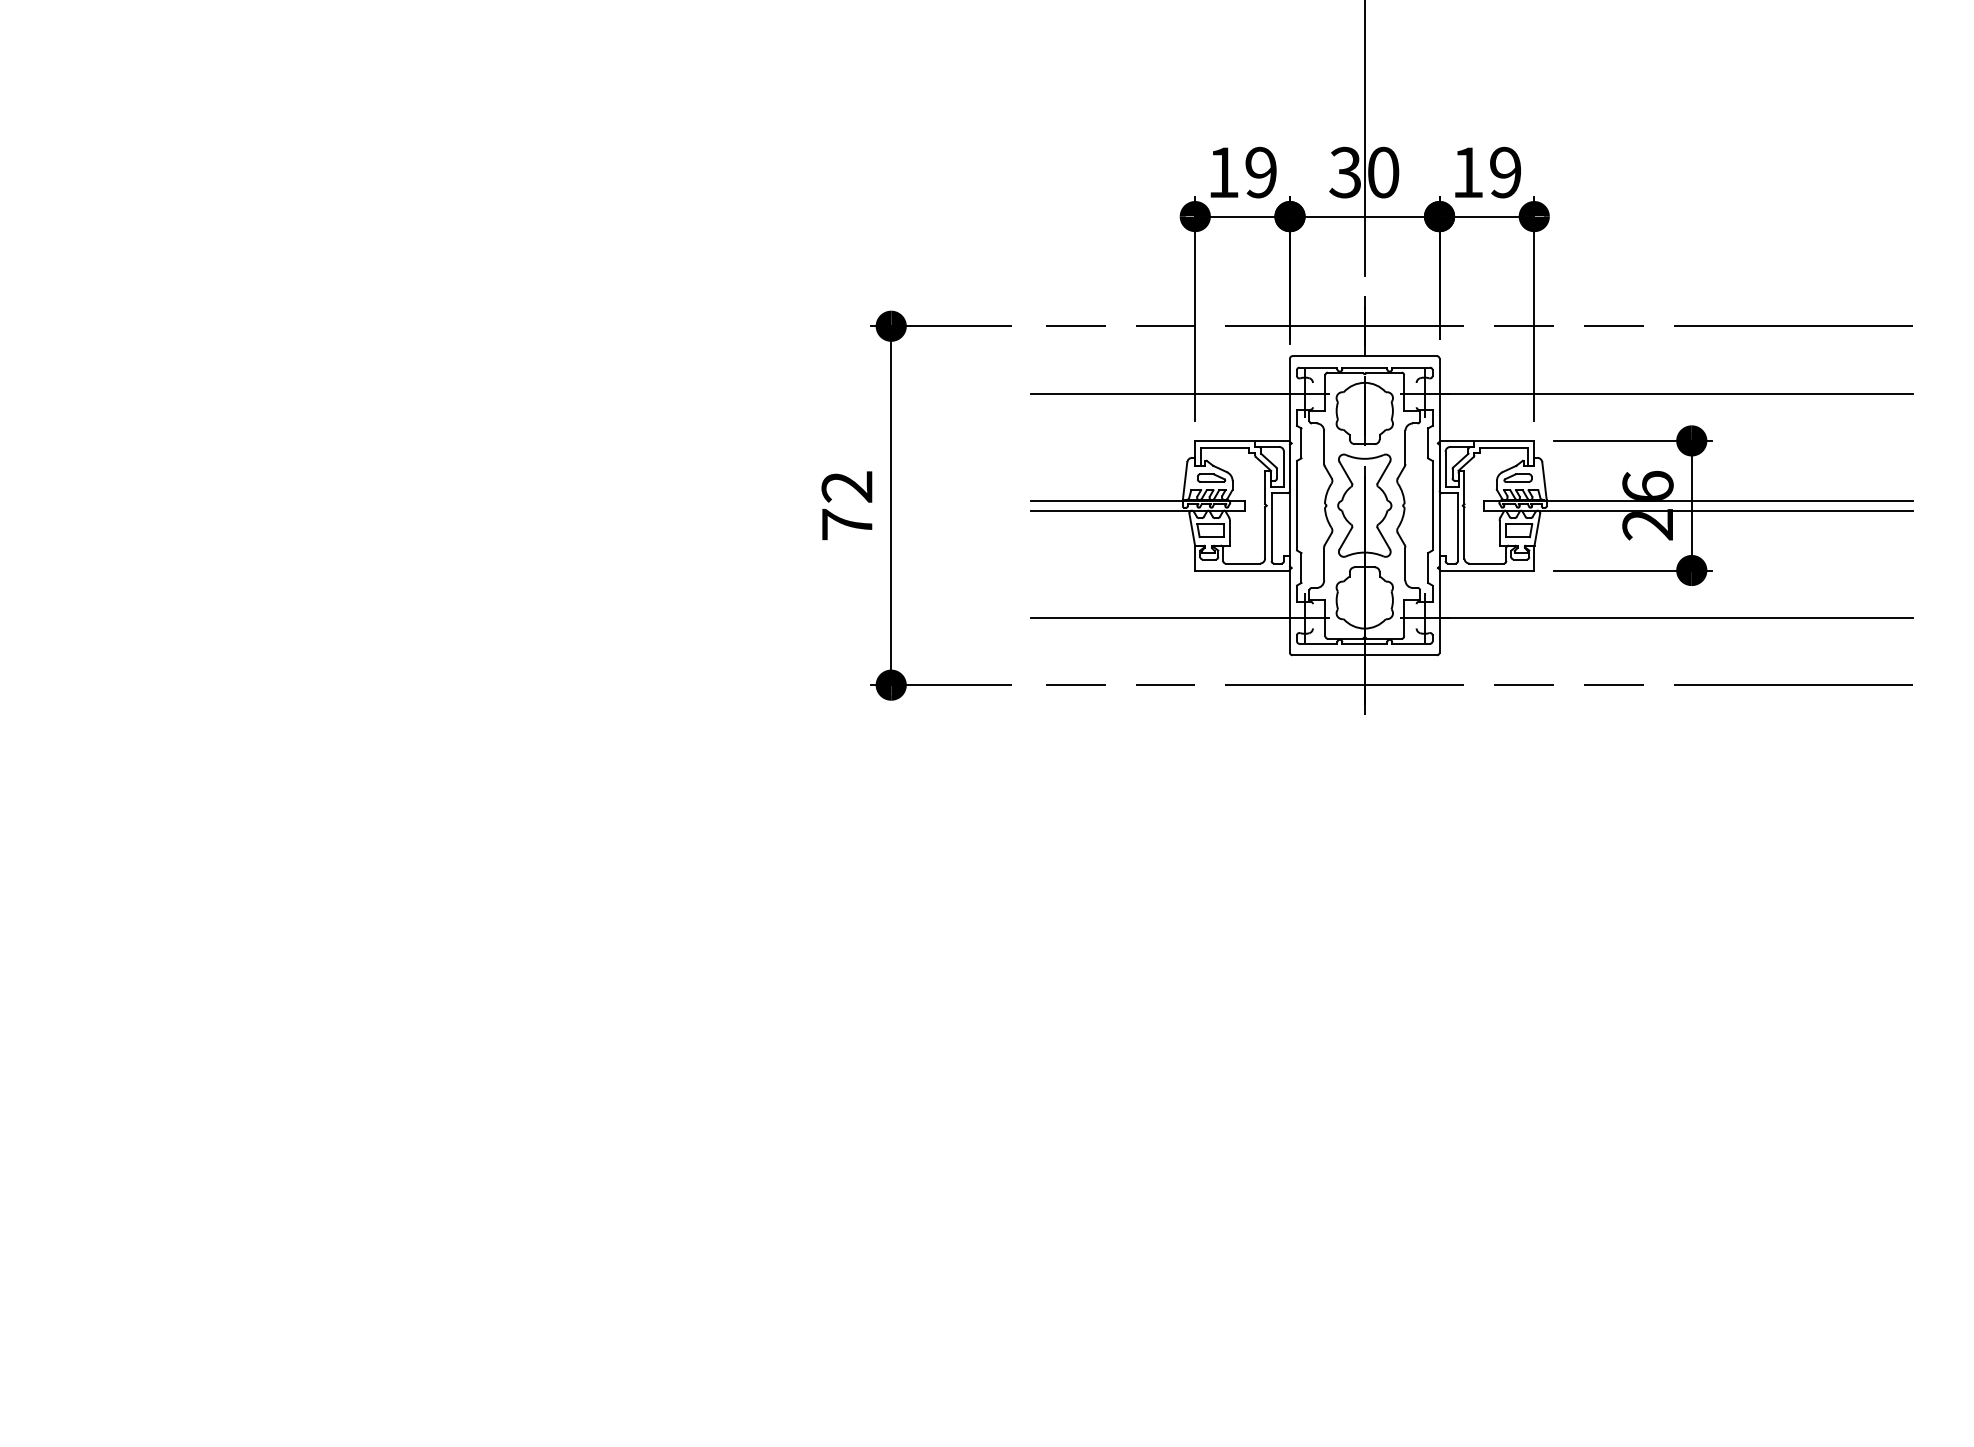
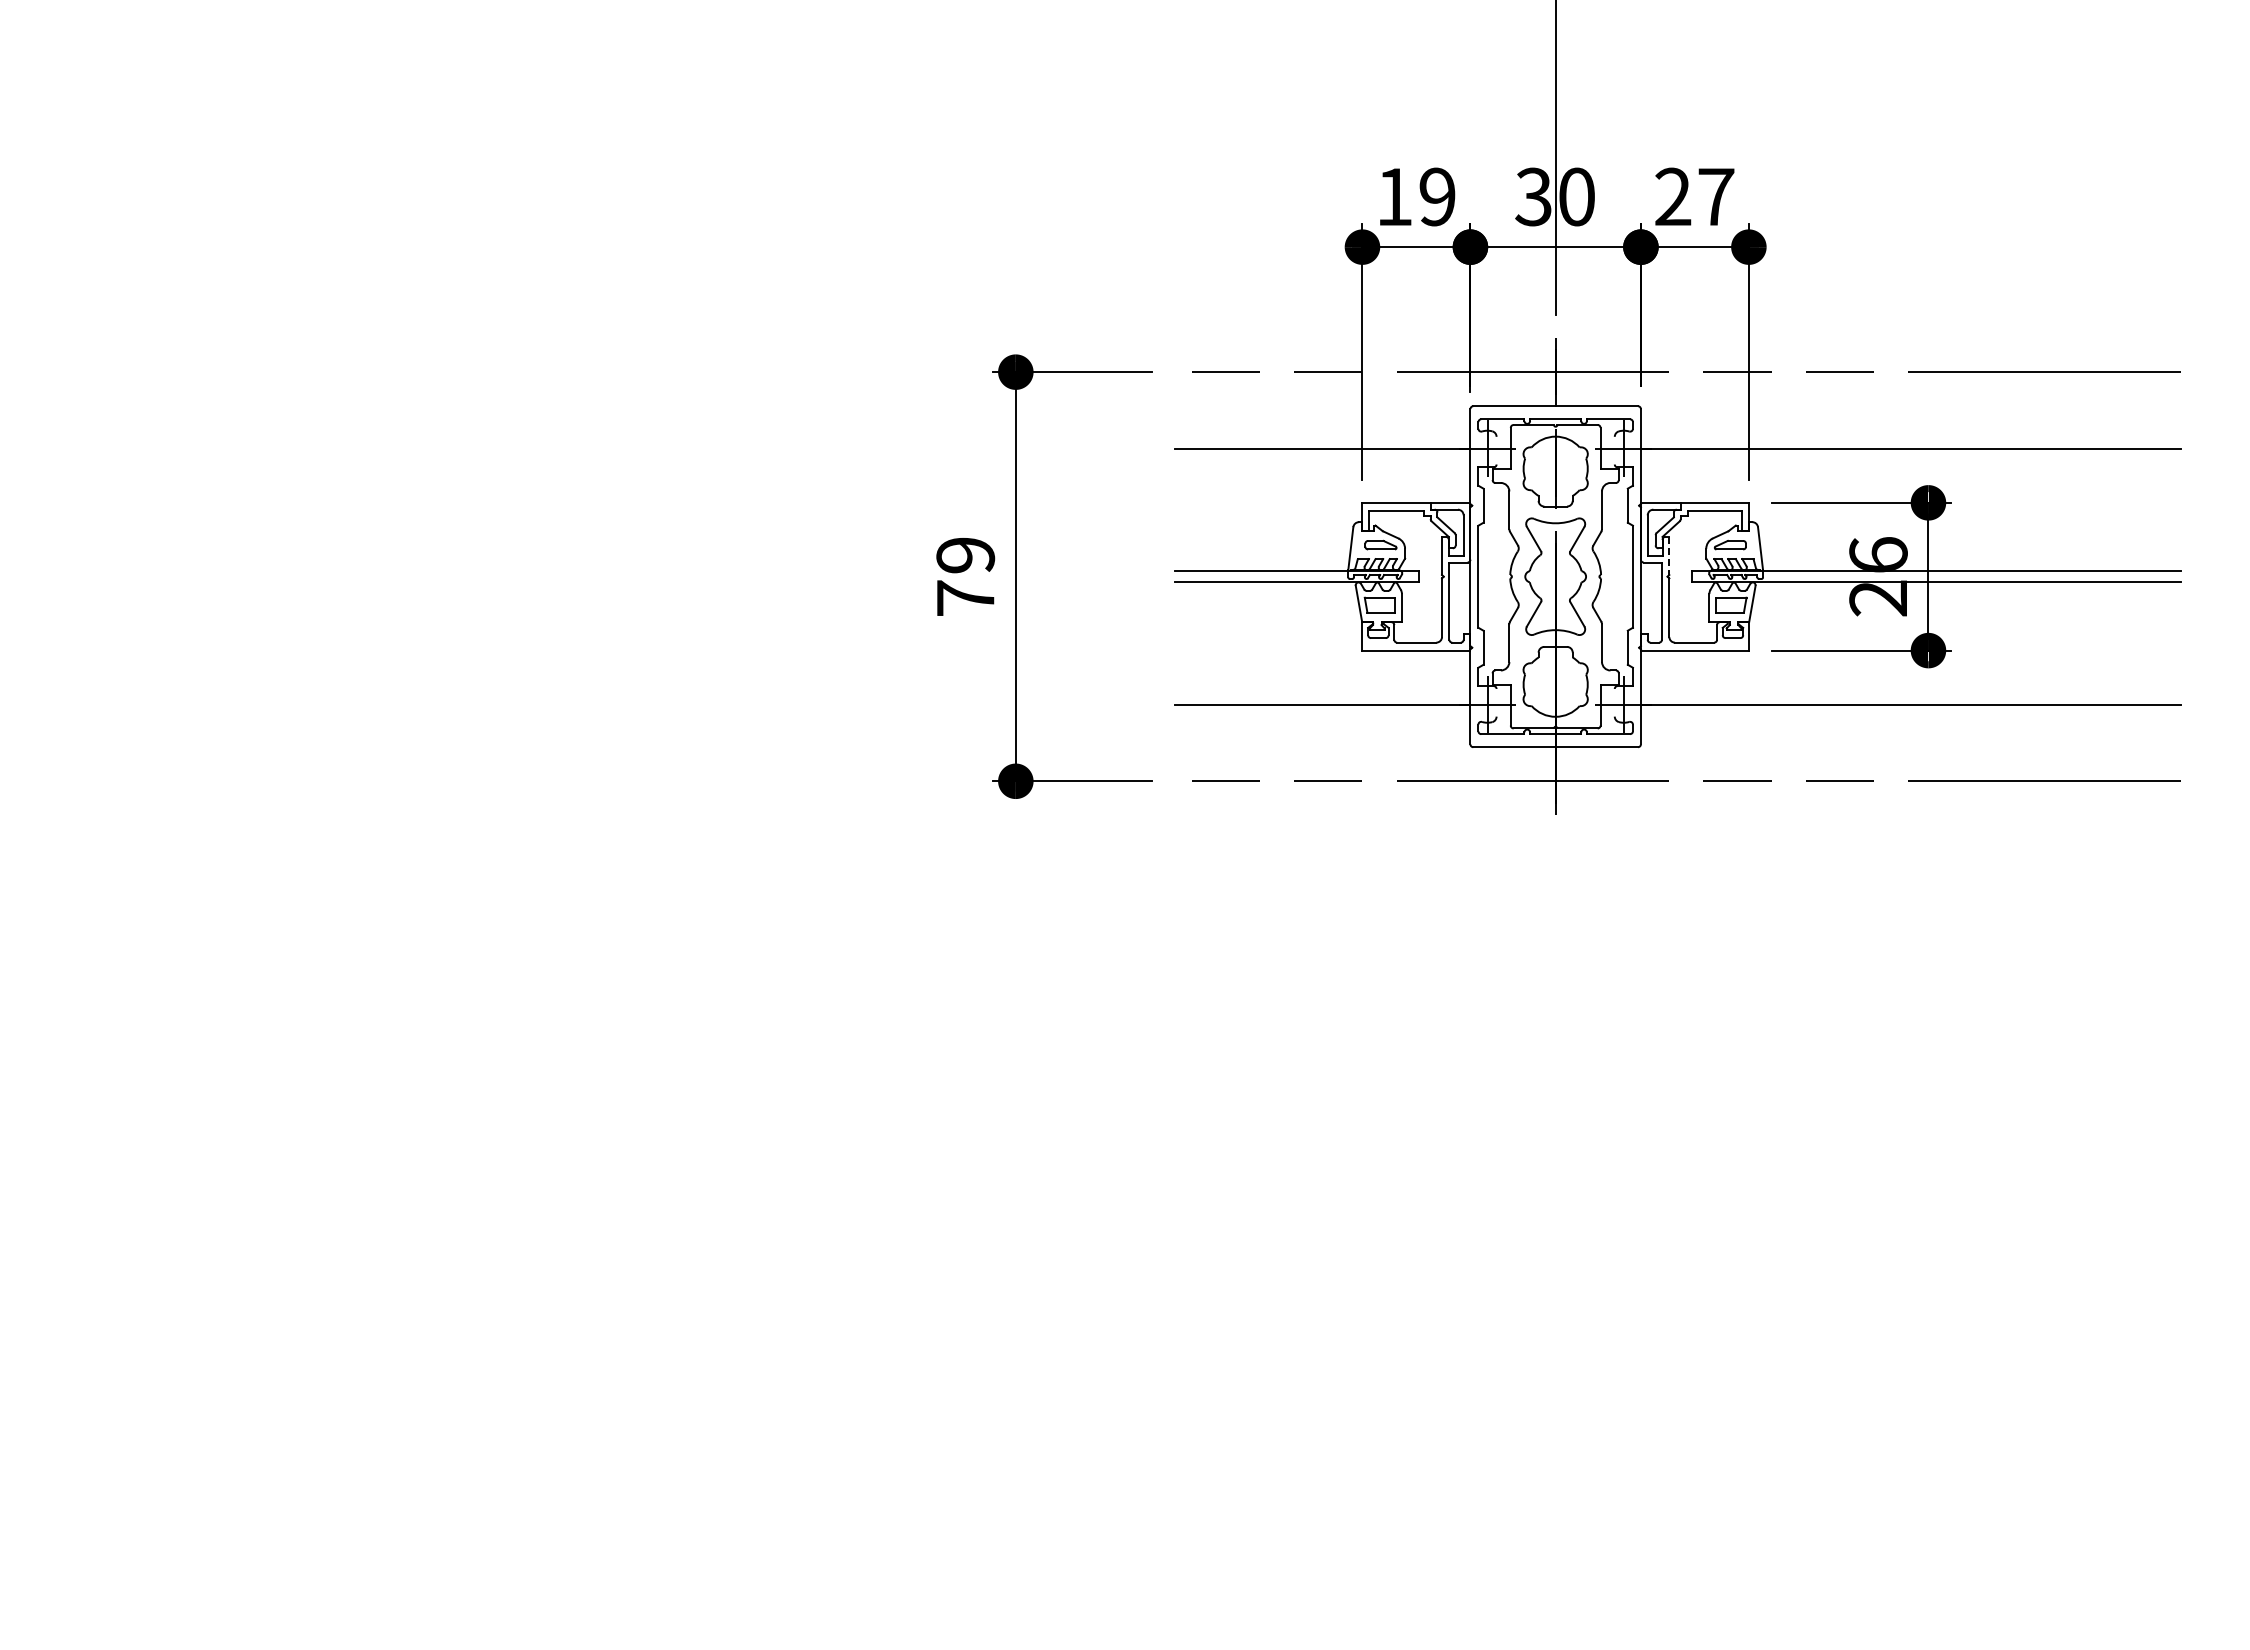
text: (1486, 172) -> (1694, 196), 19 -> 27
text: (847, 487) -> (965, 555), 72 -> 79
line: (1464, 487) -> (1669, 556), solid -> dashed

